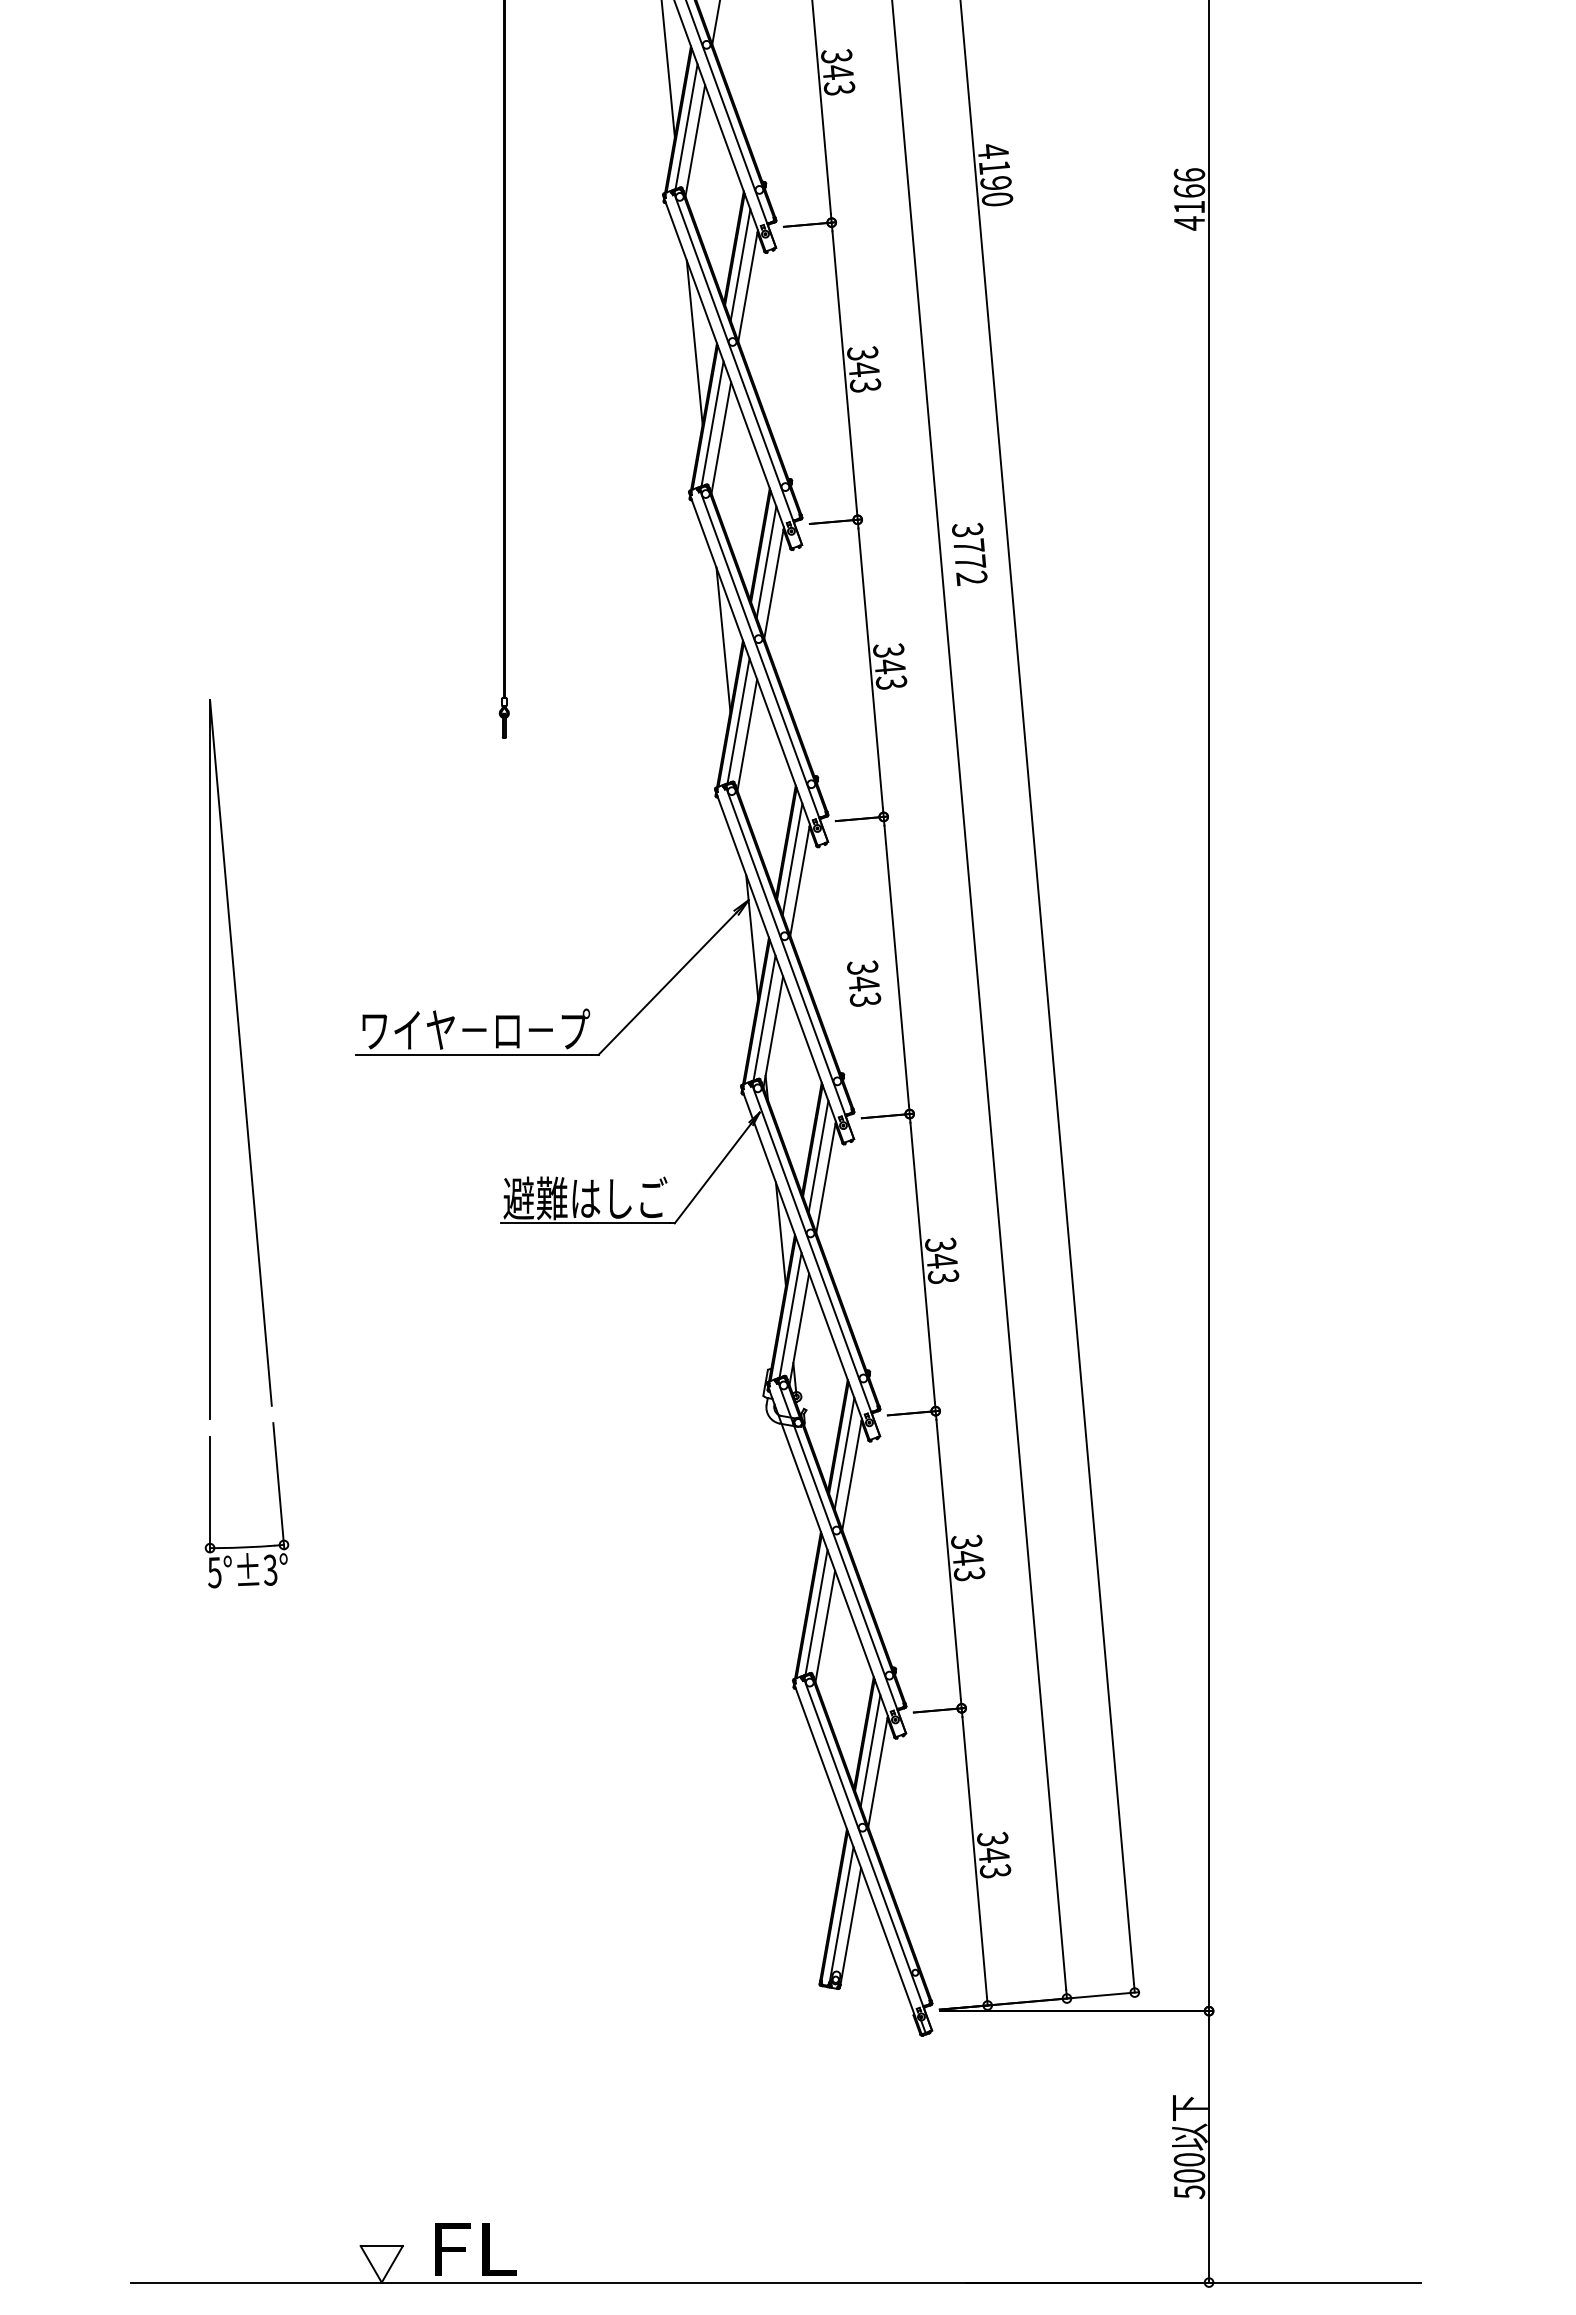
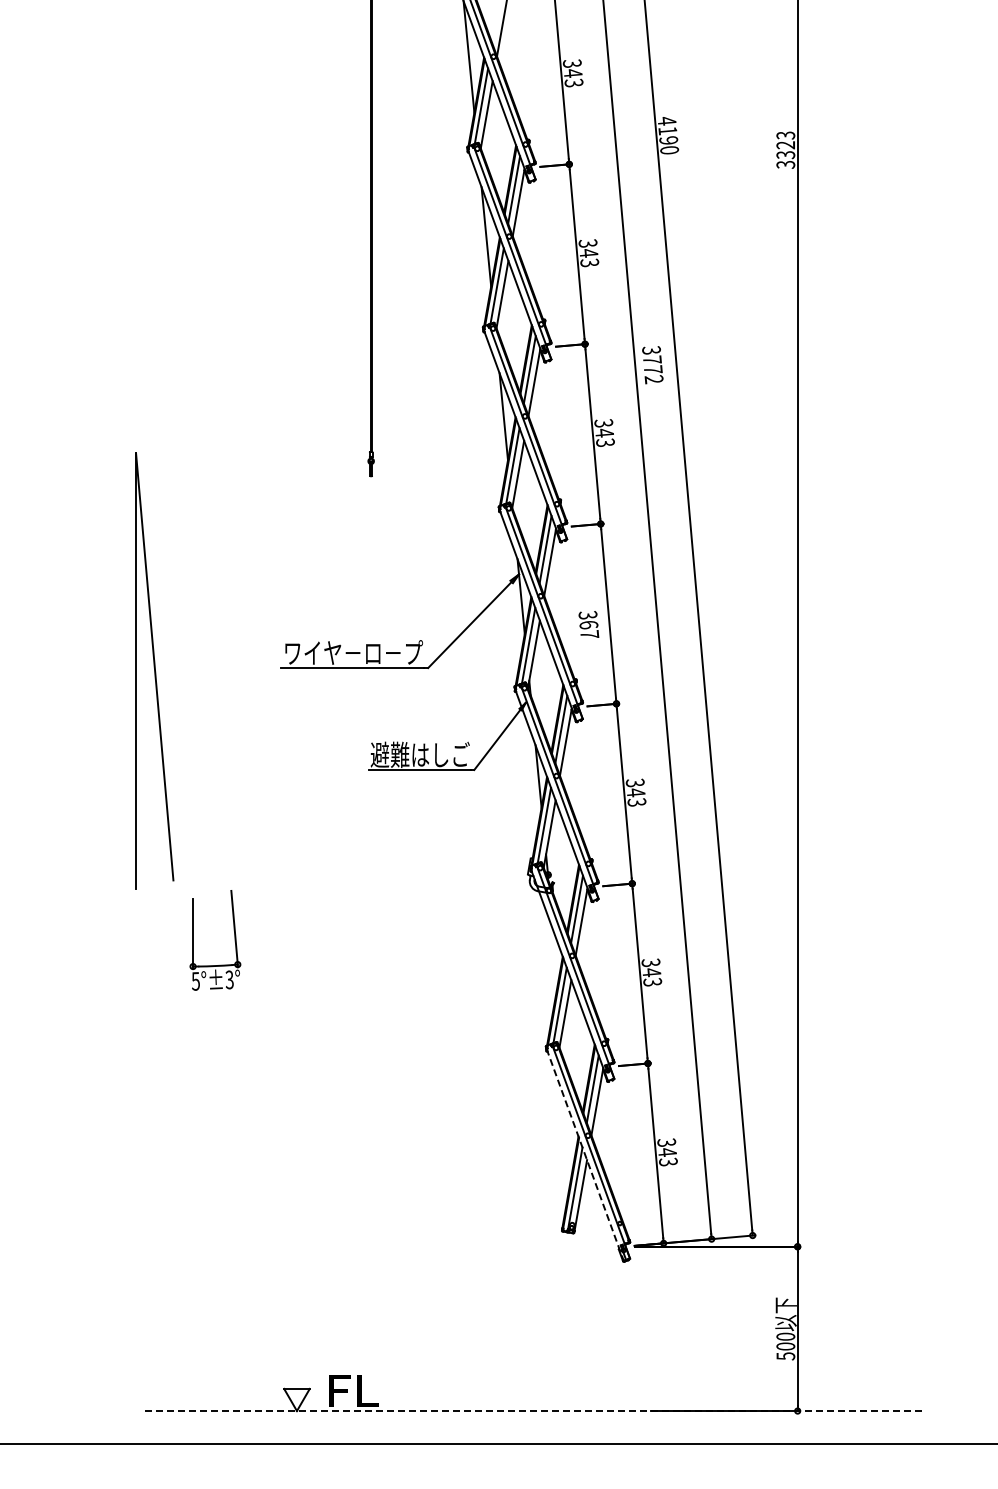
text: (1188, 199) -> (785, 150), 4166 -> 3323
text: (865, 991) -> (589, 629), 343 -> 367
part: (240, 1058) -> (154, 670), moved
line: (858, 1858) -> (585, 1154), solid -> dashed
line: (777, 2283) -> (536, 1411), solid -> dashed

